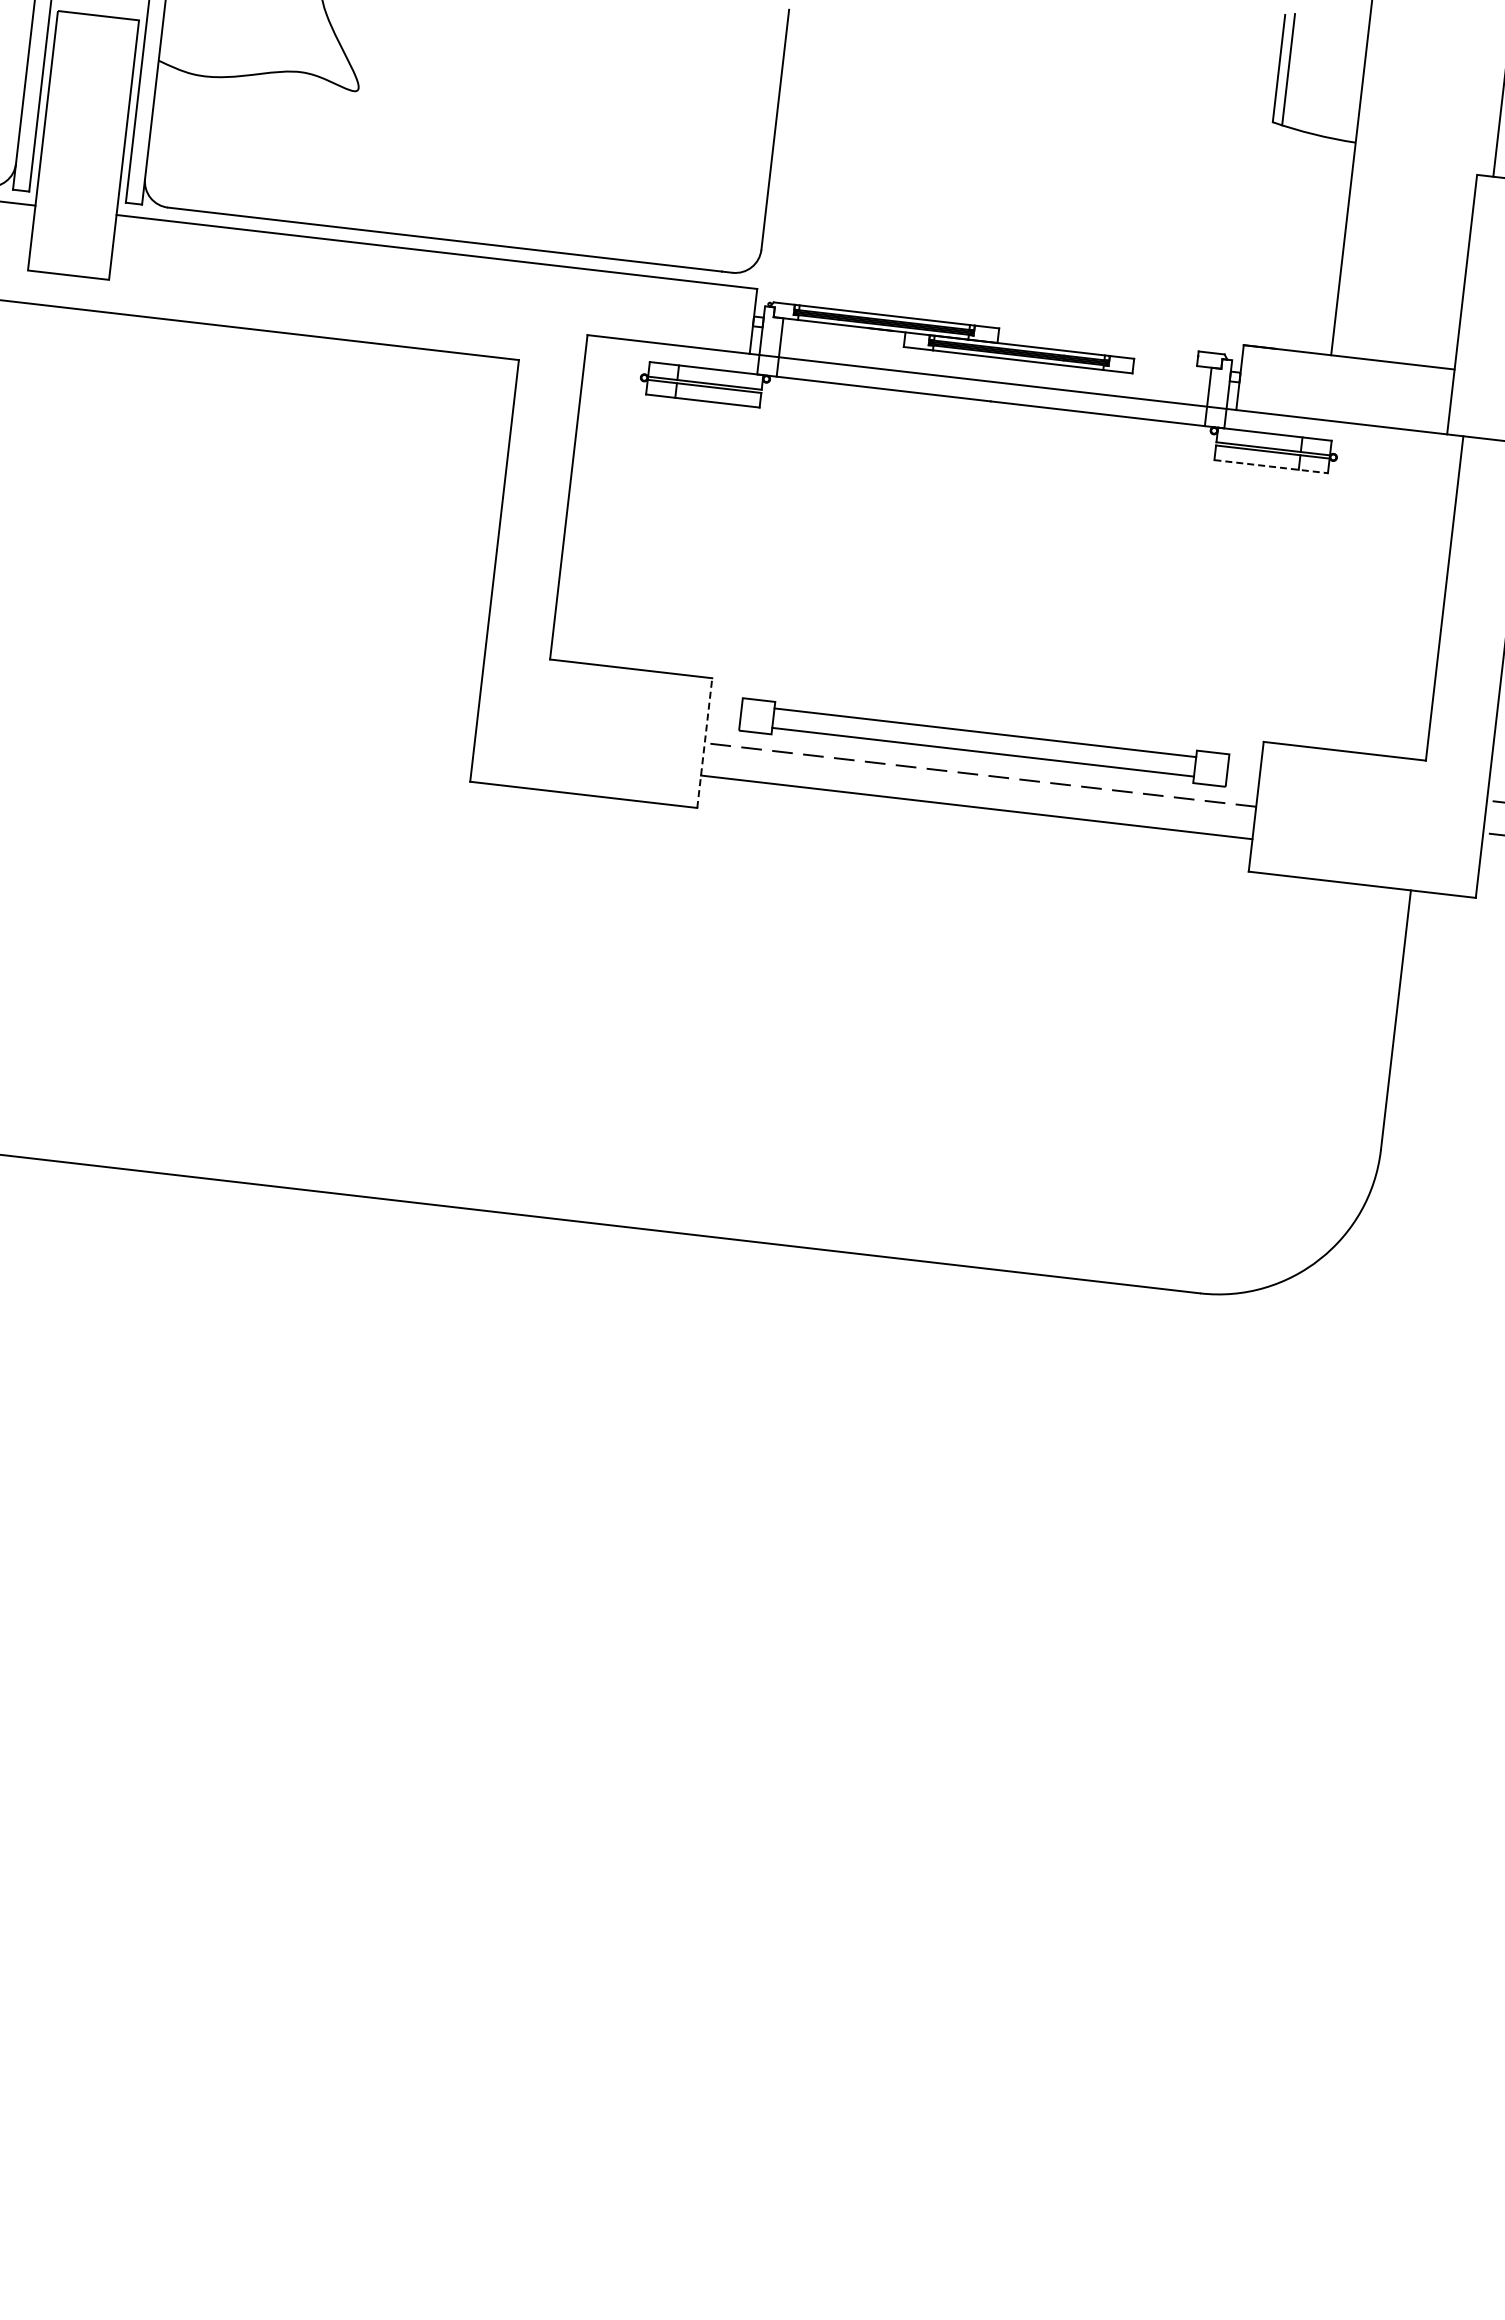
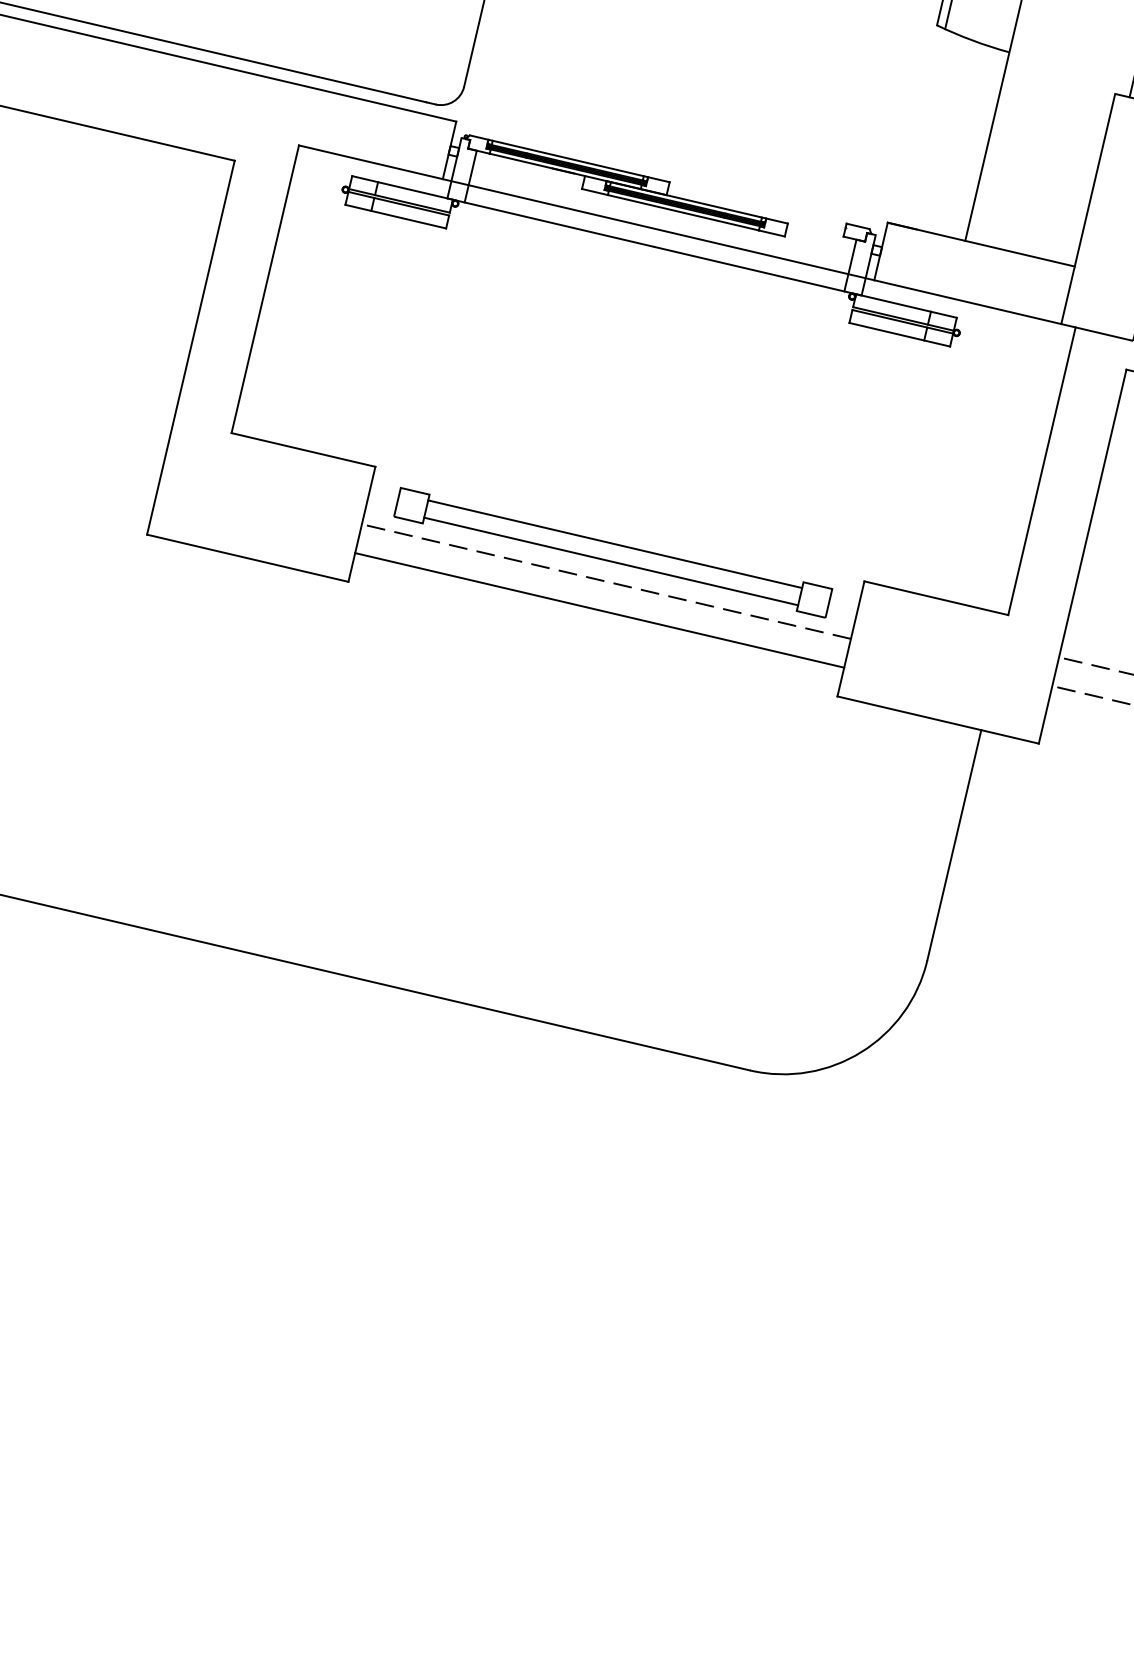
line: (1271, 466) -> (900, 334), dashed -> solid
line: (704, 742) -> (361, 523), dashed -> solid

